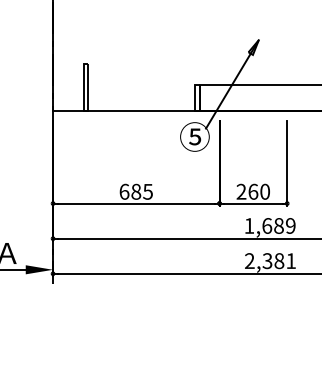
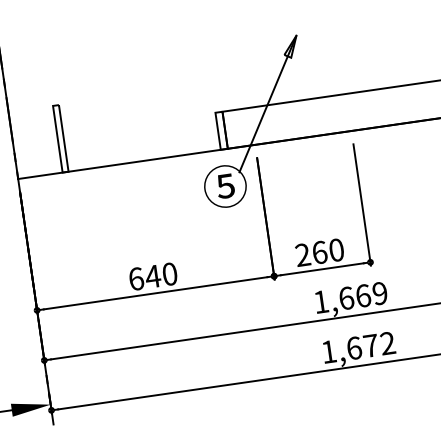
text: (141, 191) -> (160, 275), 685 -> 640
text: (278, 225) -> (362, 295), 1,689 -> 1,669
text: (270, 261) -> (358, 348), 2,381 -> 1,672

